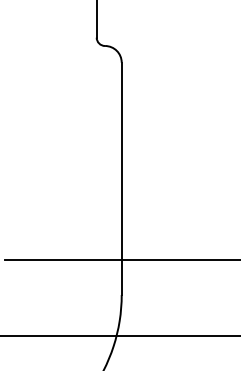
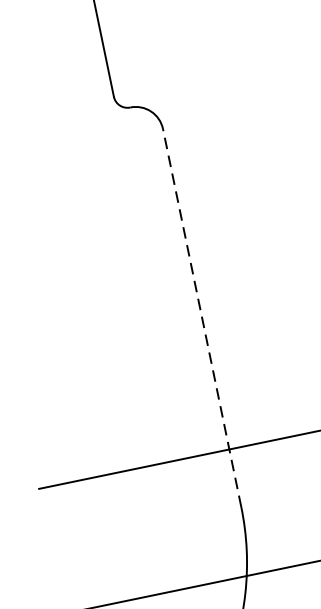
line: (121, 178) -> (201, 317), solid -> dashed

